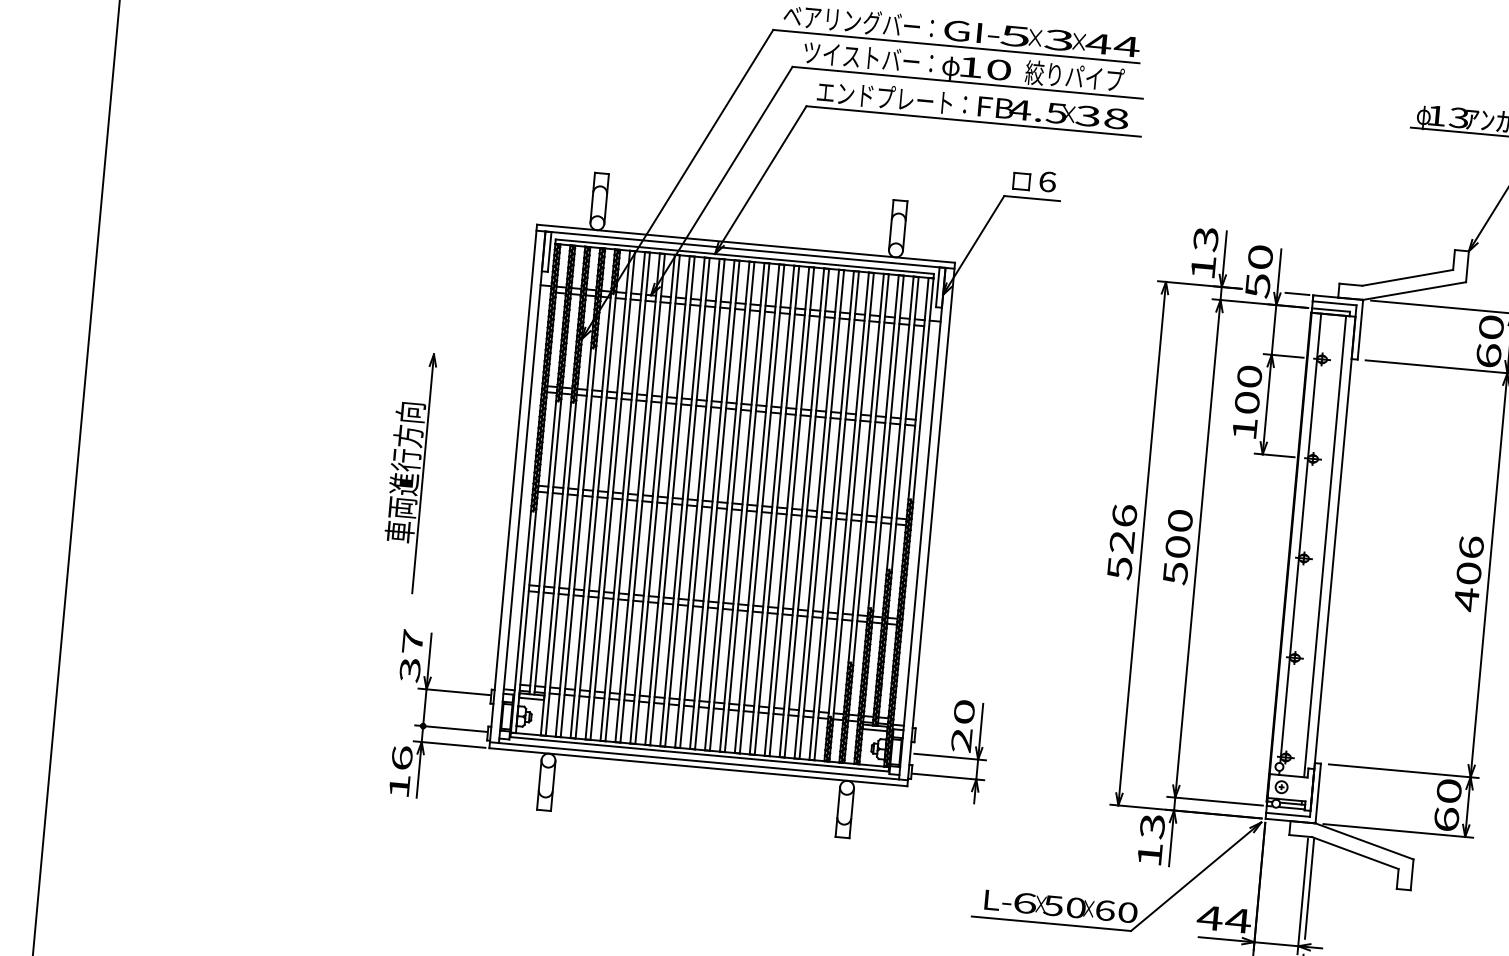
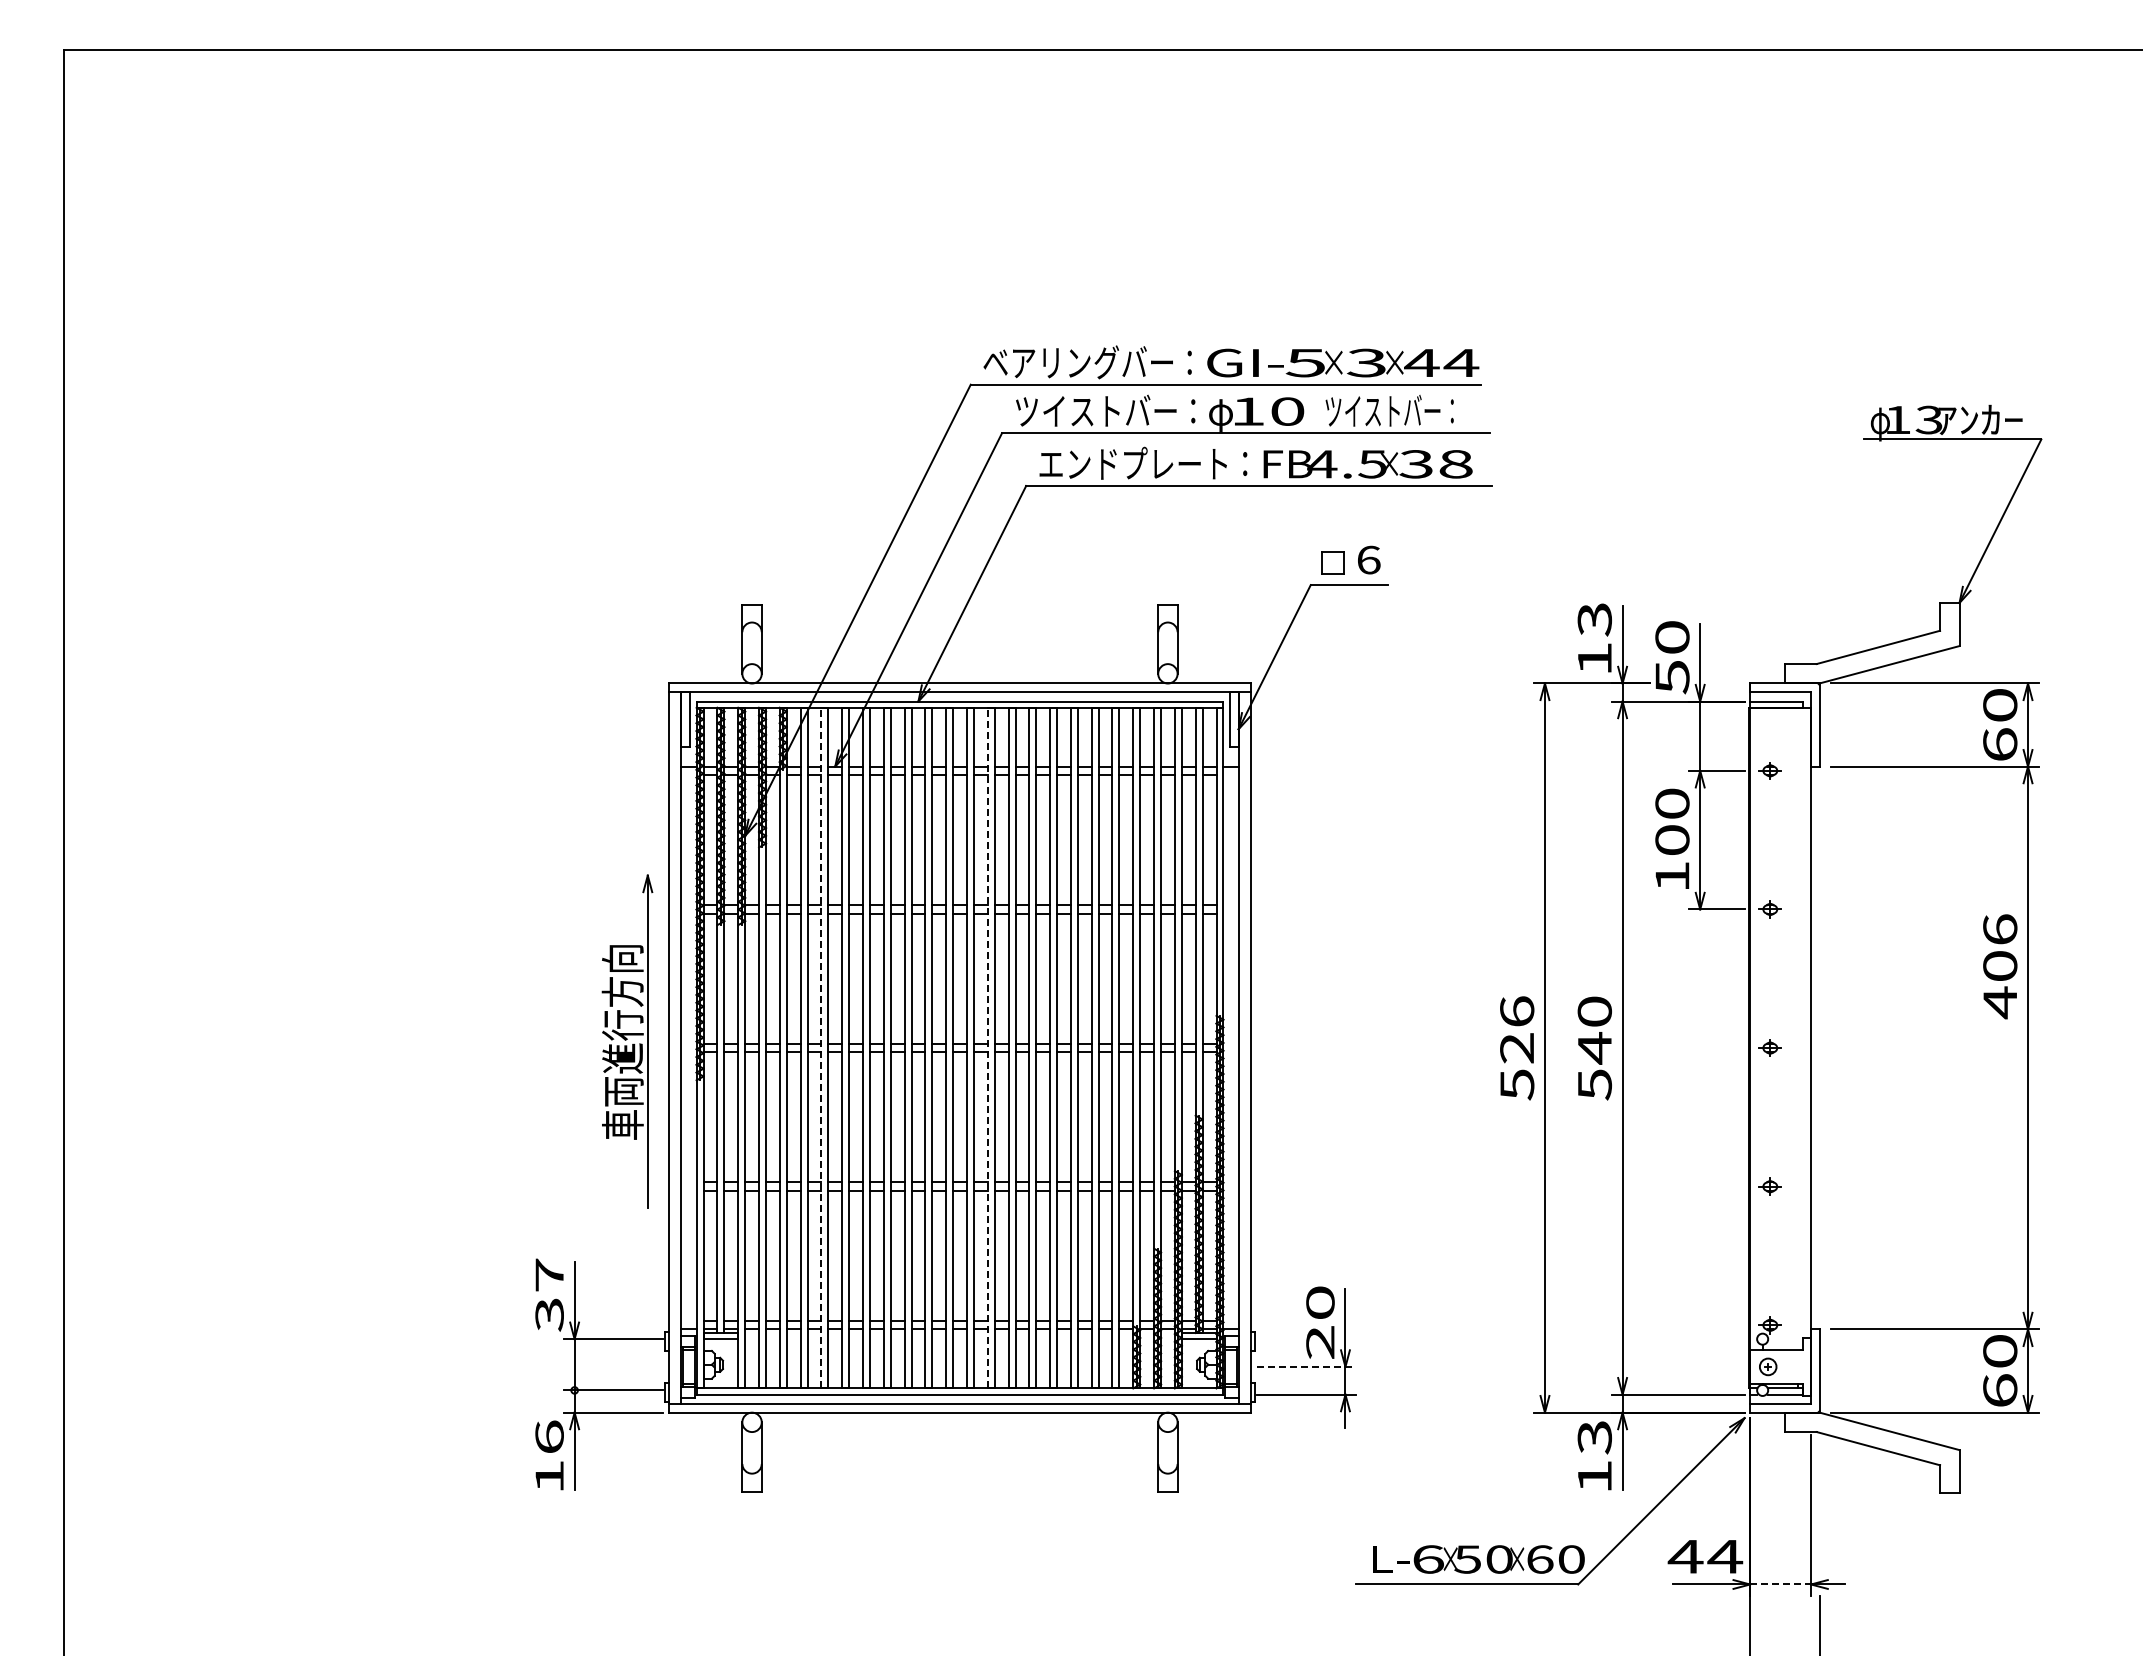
text: (1074, 76) -> (1392, 410), 絞りパイプ -> ツイストバー：
line: (1297, 293) -> (1727, 683), removed
part: (408, 472) -> (627, 1041), moved
line: (622, 496) -> (821, 1047), solid -> dashed
line: (742, 506) -> (987, 1047), solid -> dashed
line: (1300, 538) -> (1763, 1020), removed
line: (1325, 546) -> (1798, 1028), removed
text: (1177, 547) -> (1594, 1048), 500 -> 540
text: (1469, 573) -> (2000, 966), moved
line: (950, 756) -> (1306, 1366), solid -> dashed
line: (1309, 889) -> (1819, 1504), removed
line: (1276, 944) -> (1781, 1584), solid -> dashed

